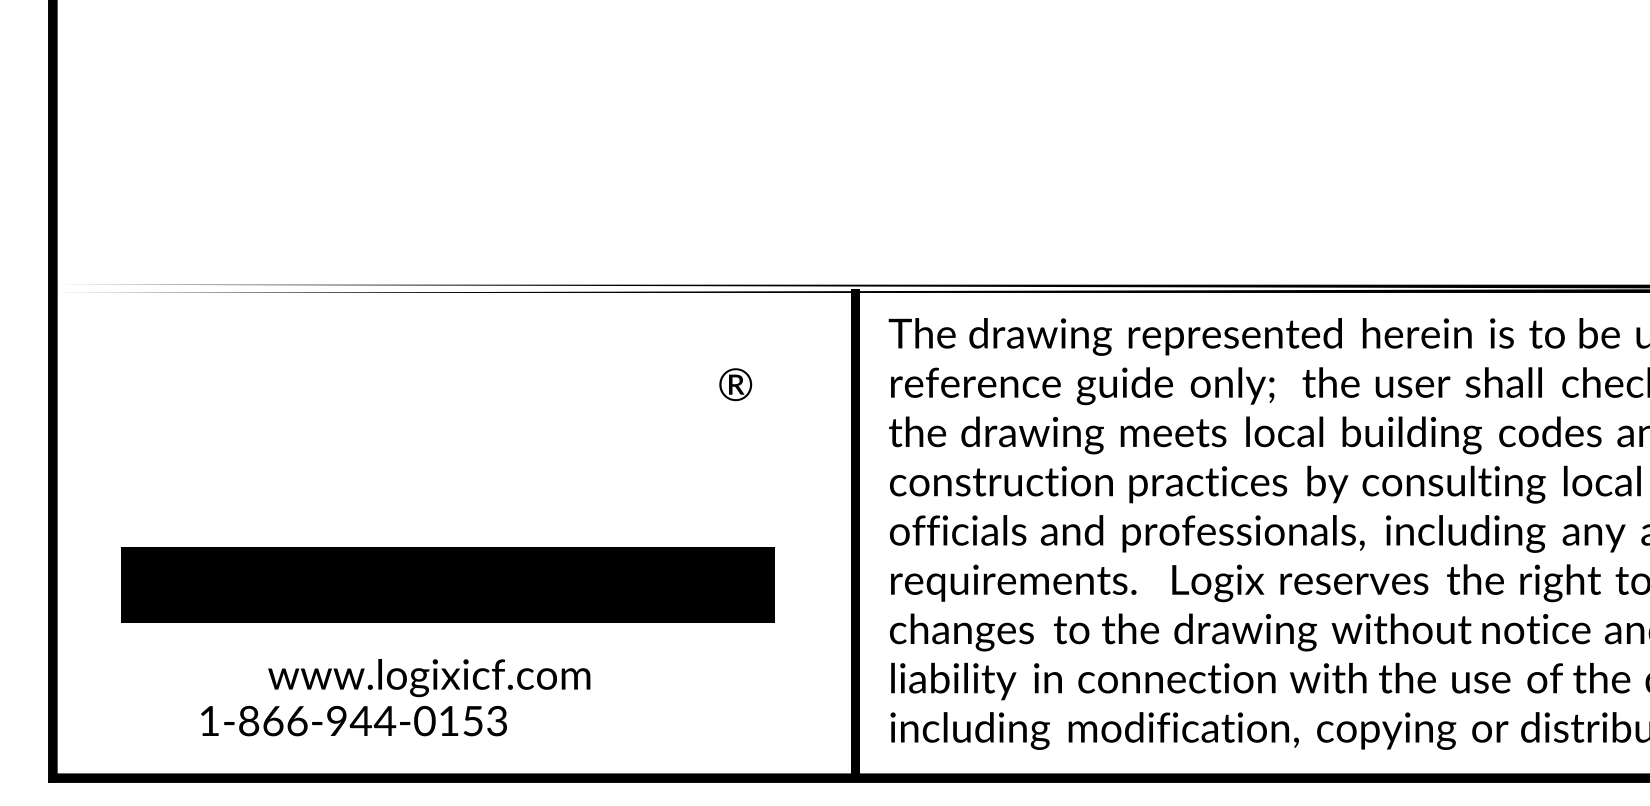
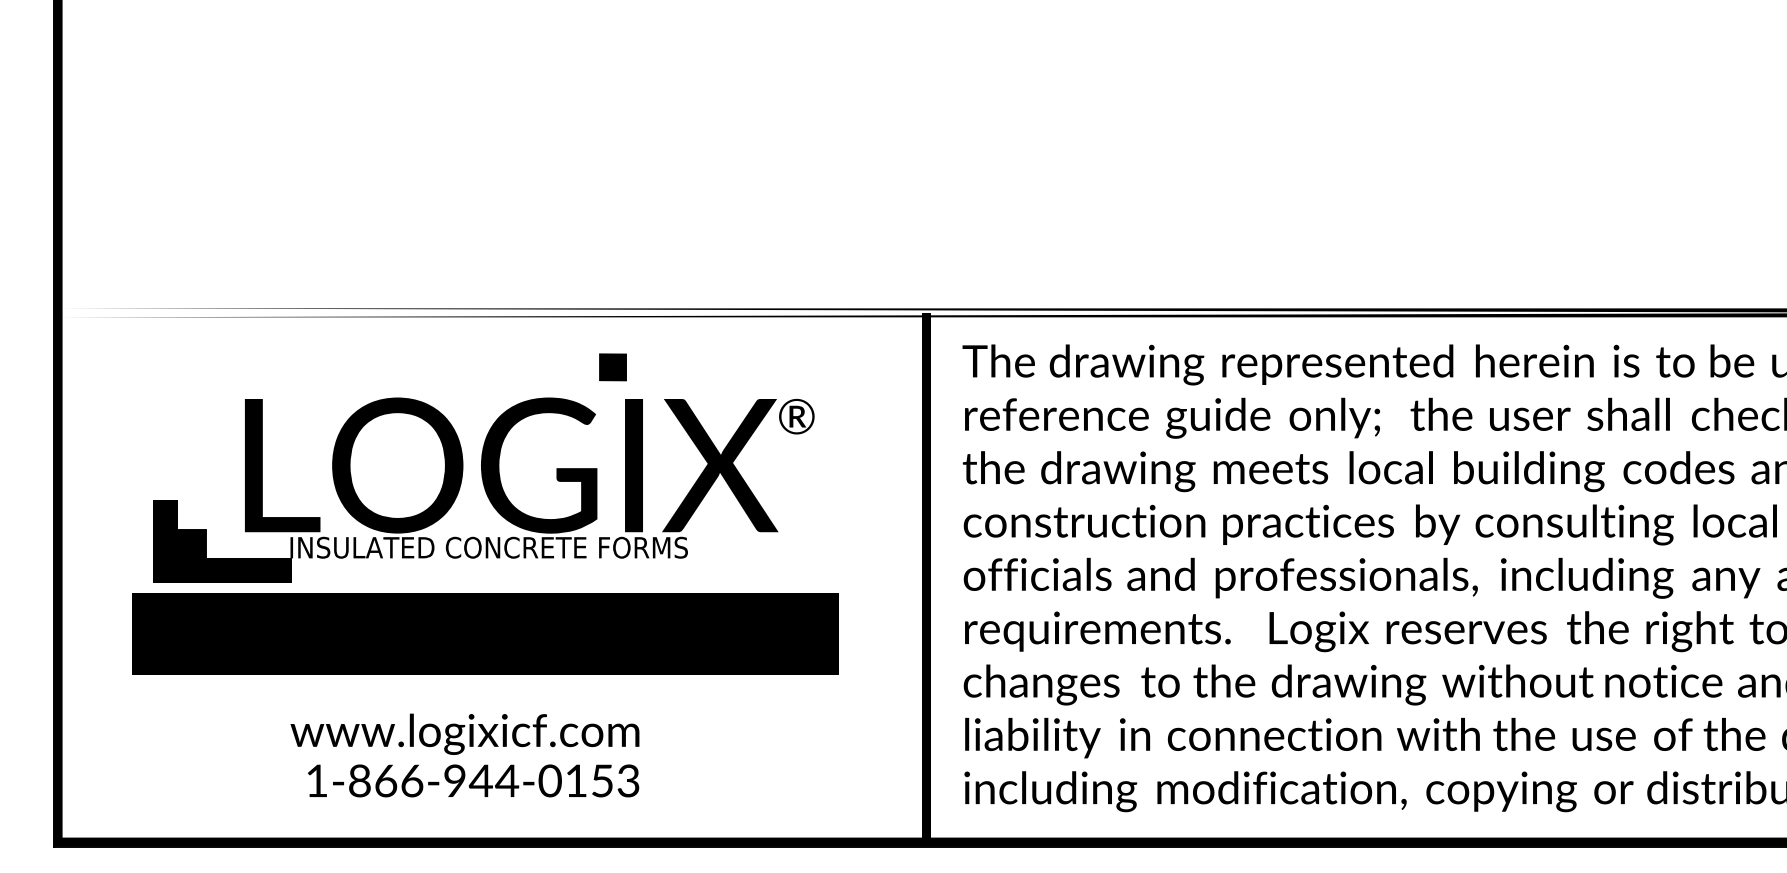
fill: (565, 339) -> (612, 367), added
part: (429, 451) -> (465, 489), added
text: (354, 720) -> (473, 780), moved

